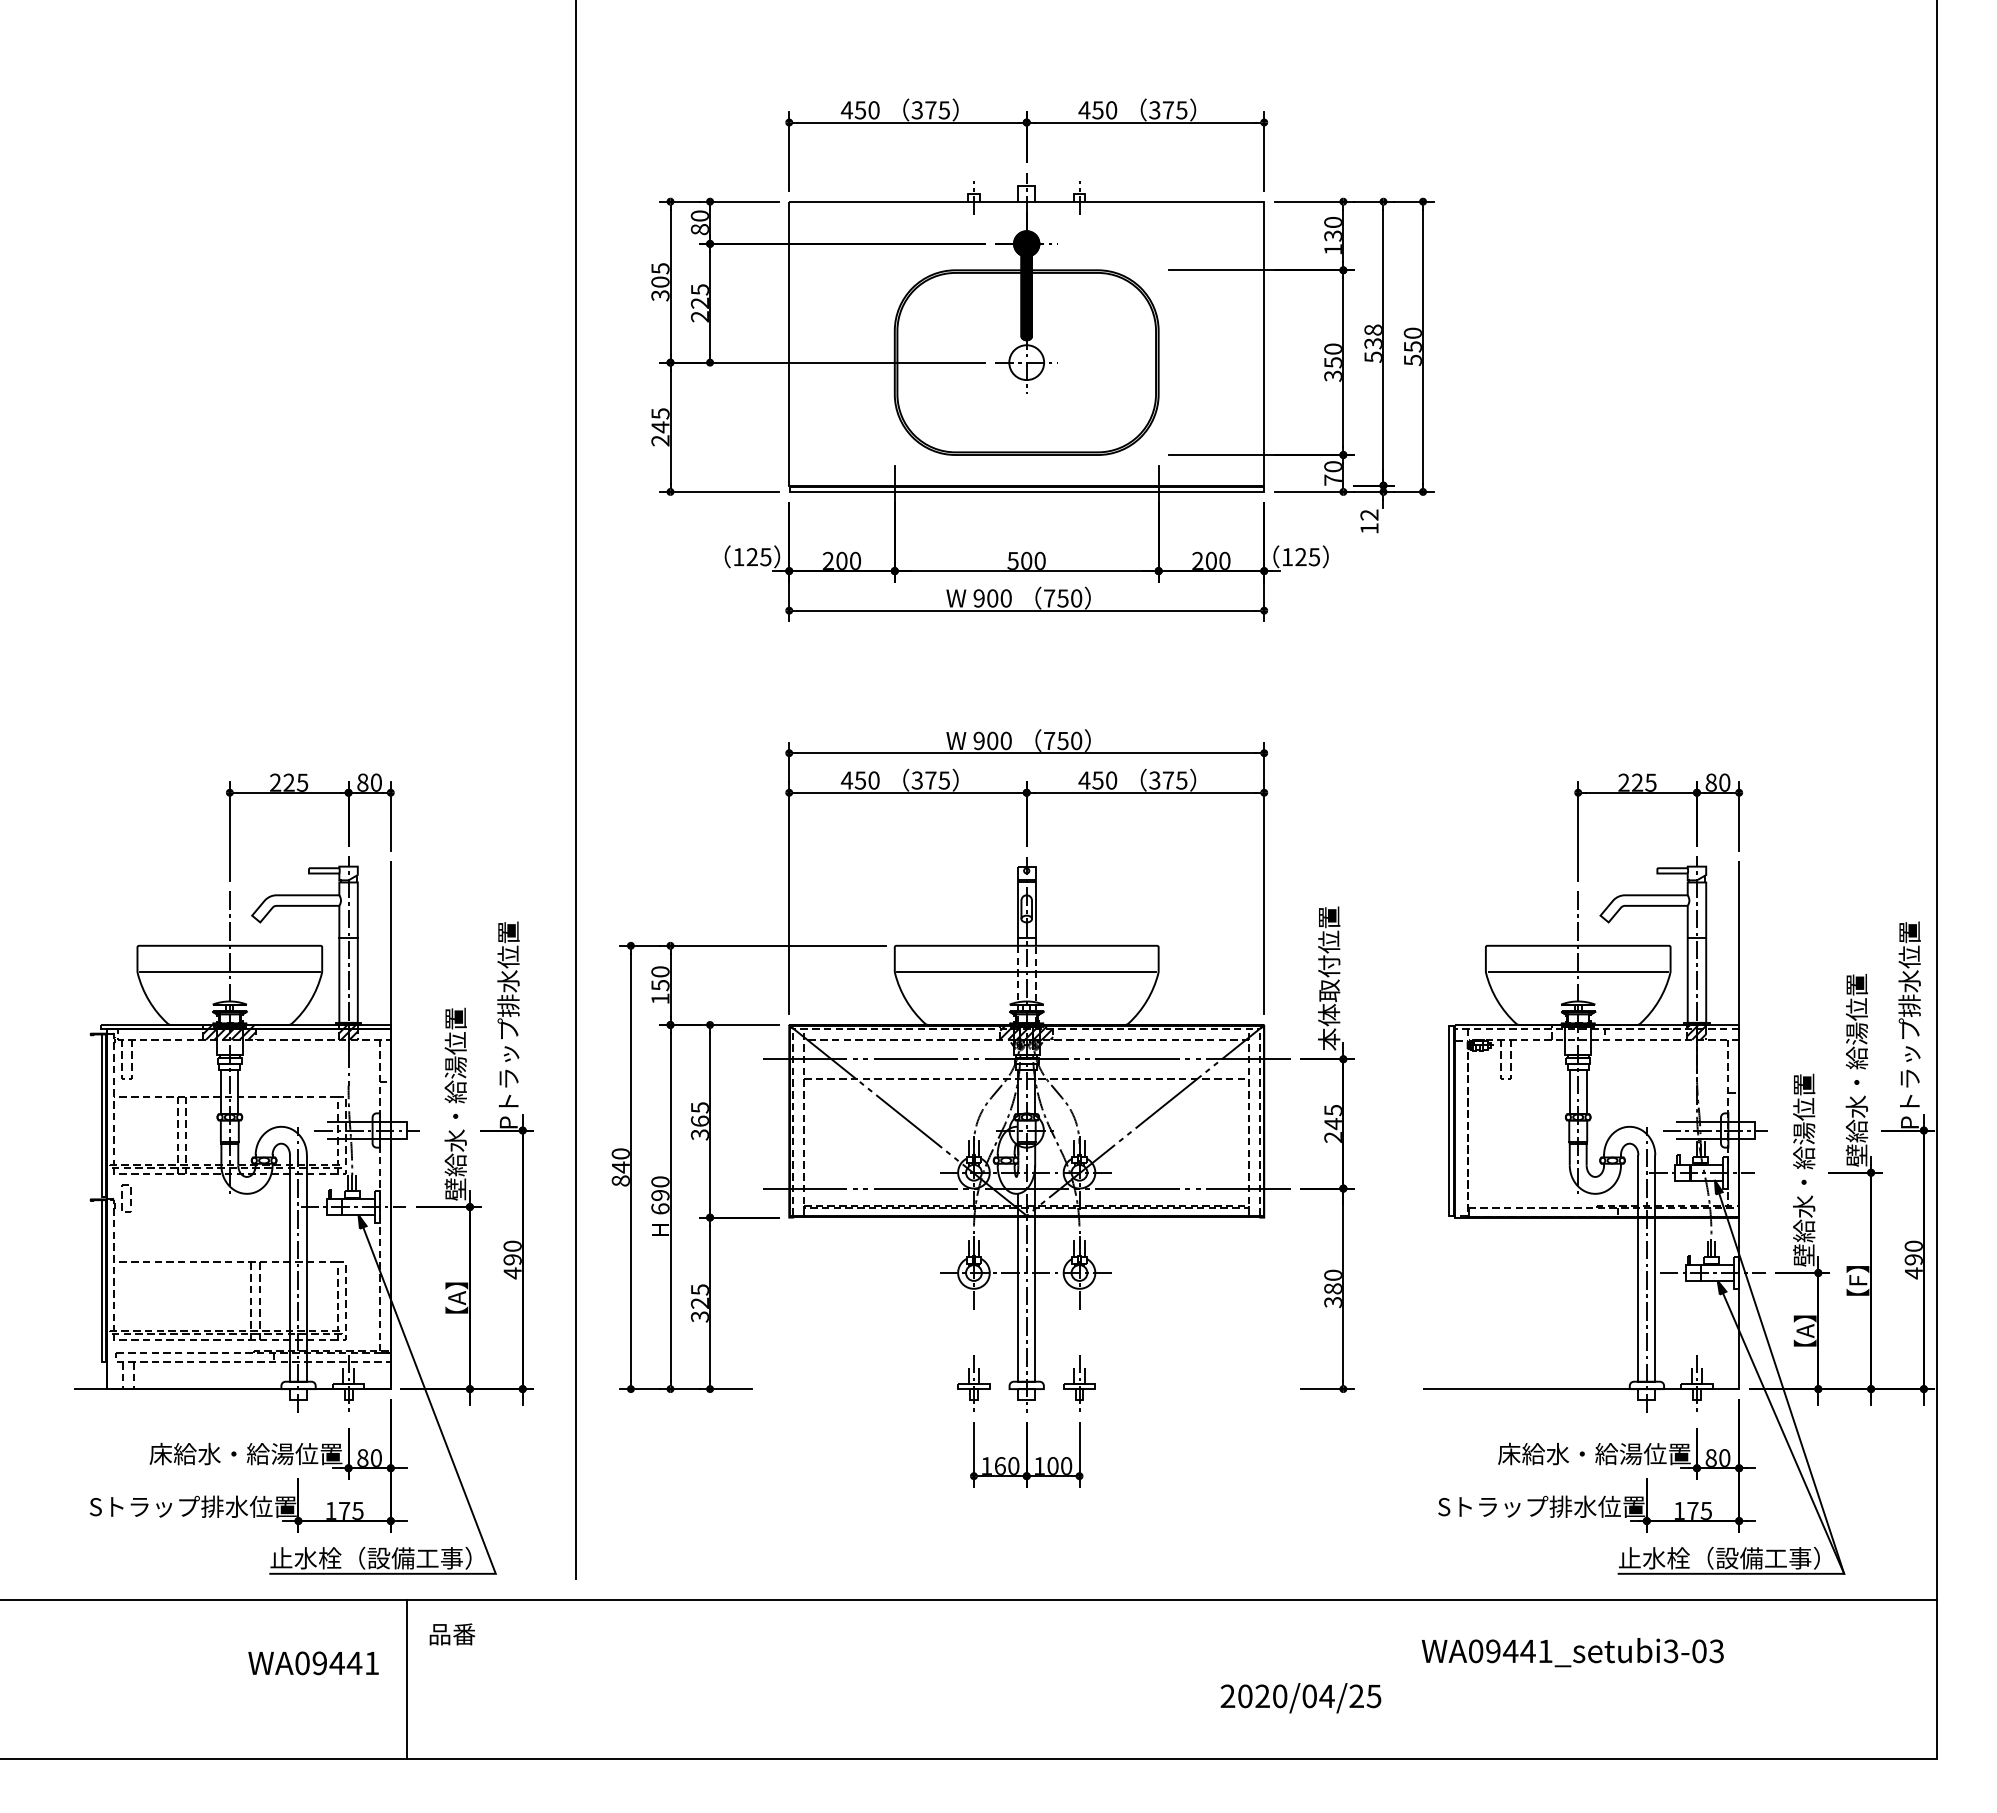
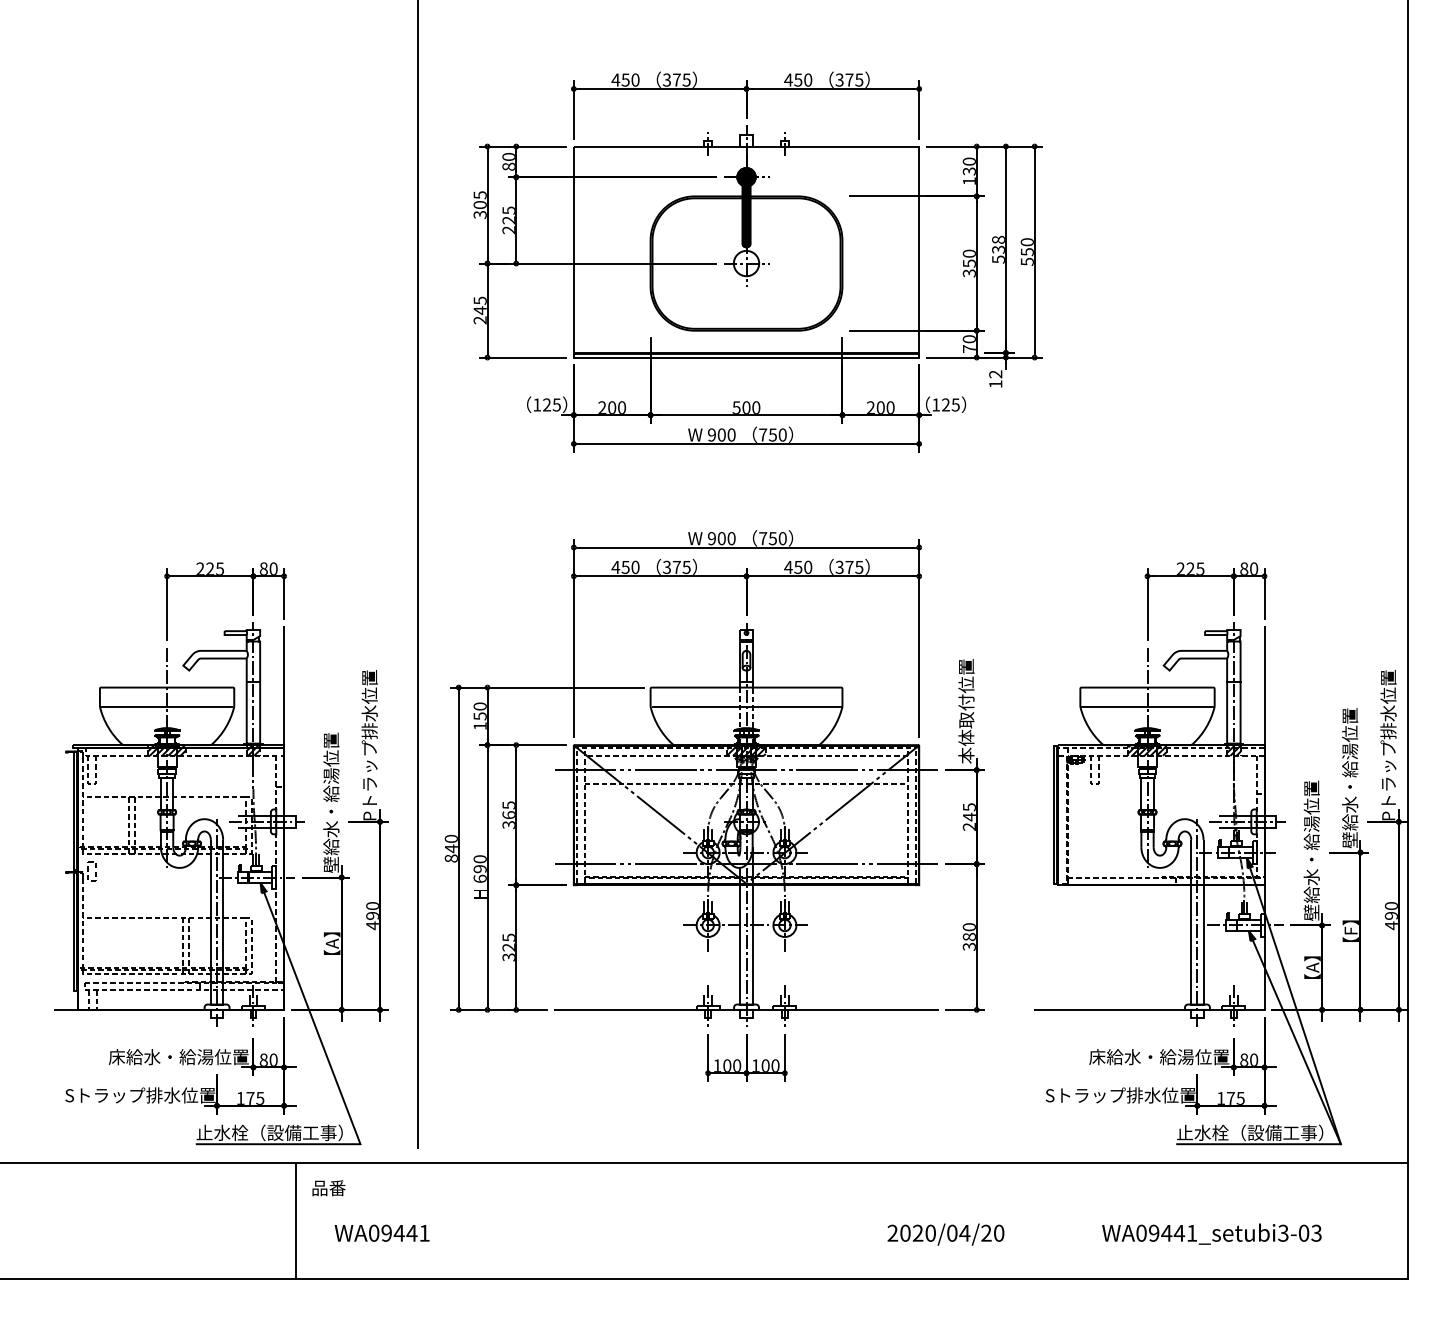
hatch: (1577, 1031) -> (1146, 749), added
line: (1026, 1389) -> (746, 1010), added
text: (999, 1465) -> (726, 1065), 160 -> 100
text: (1572, 1652) -> (1211, 1234), moved
text: (313, 1663) -> (382, 1233), moved
text: (1373, 1696) -> (998, 1233), 2020/04/25 -> 2020/04/20

